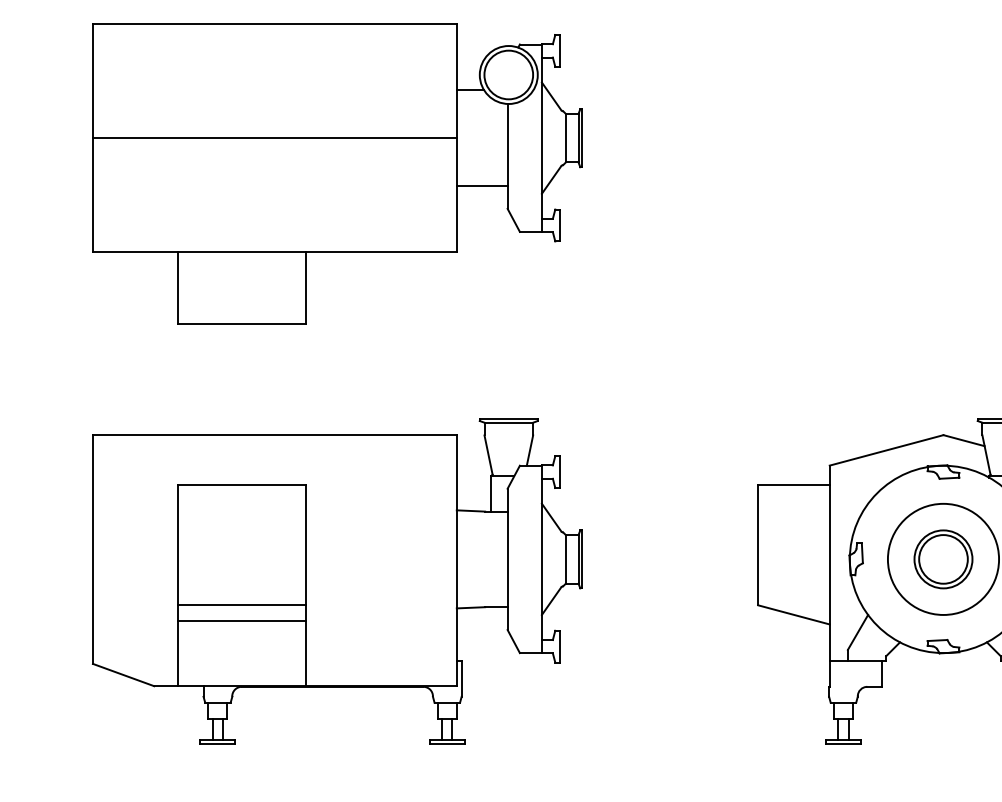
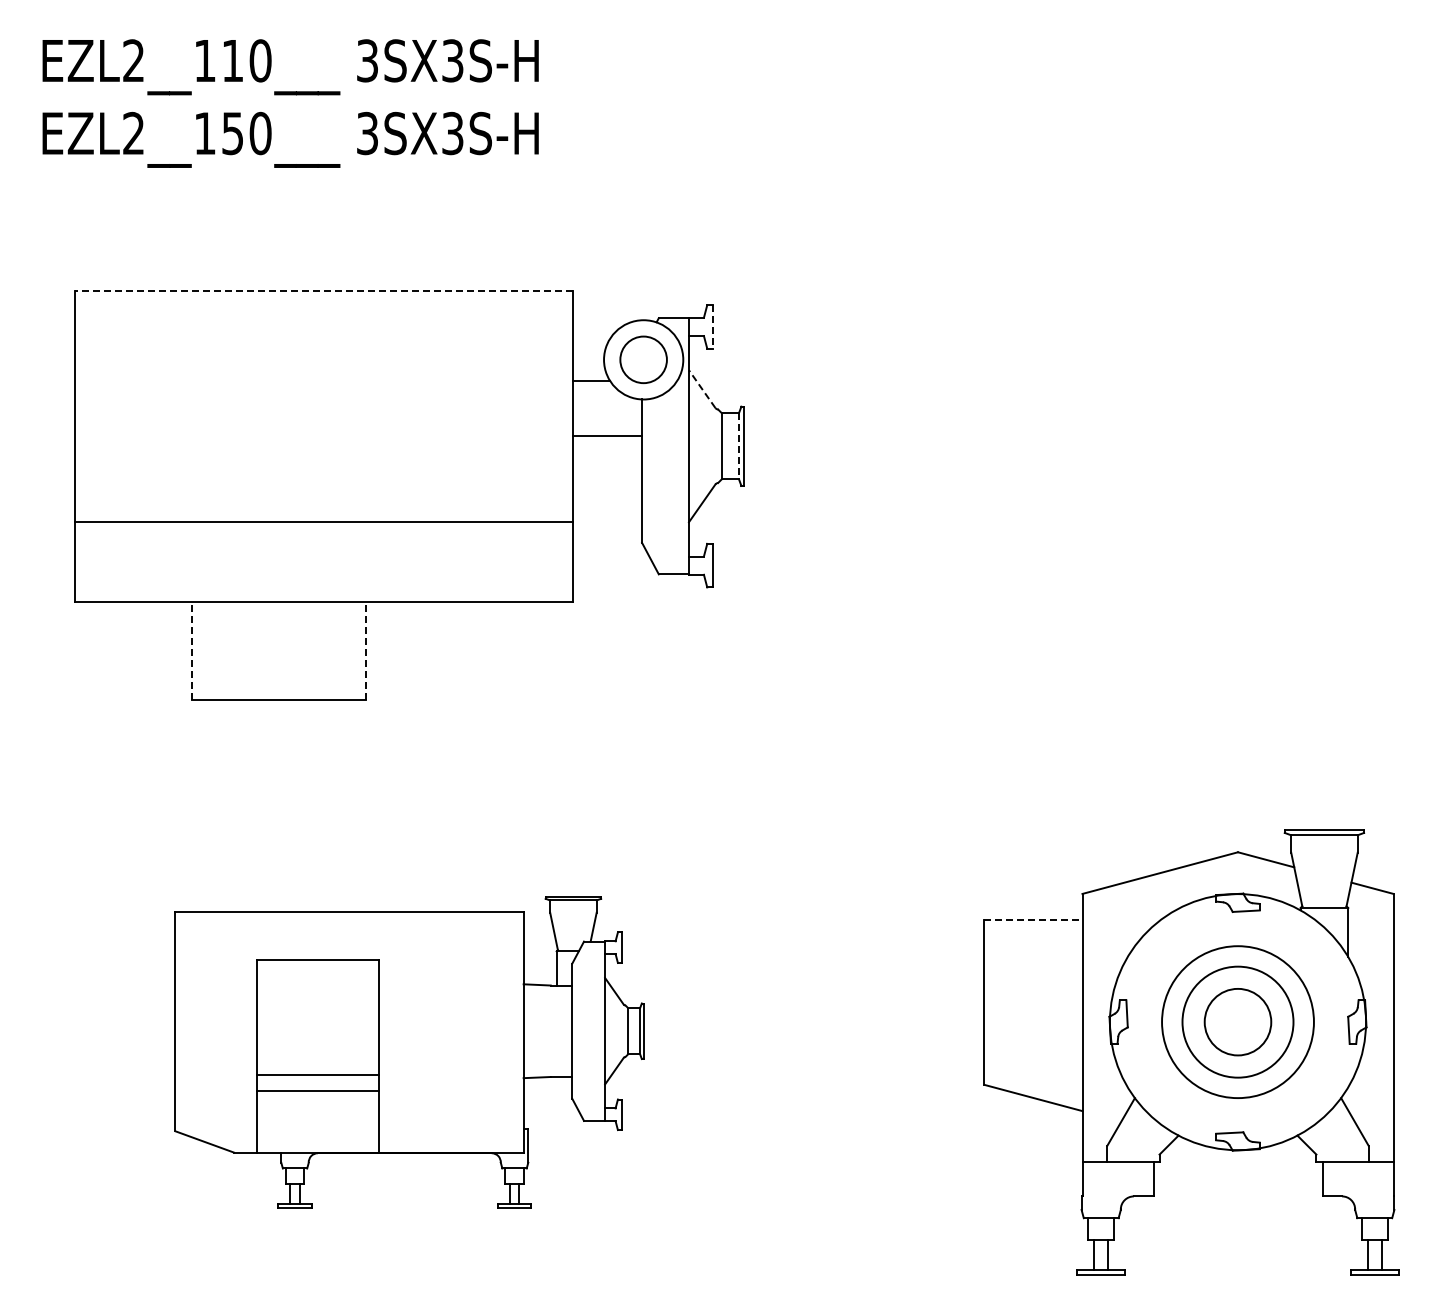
line: (274, 24) -> (323, 290), solid -> dashed
line: (559, 50) -> (713, 326), solid -> dashed
circle: (508, 74) -> (643, 359), size x0.7
line: (551, 95) -> (701, 388), solid -> dashed
line: (274, 138) -> (323, 522), moved
line: (578, 138) -> (739, 446), solid -> dashed
line: (482, 185) -> (607, 435), moved
line: (178, 287) -> (191, 650), solid -> dashed
line: (306, 287) -> (366, 650), solid -> dashed
line: (793, 485) -> (1033, 920), solid -> dashed
circle: (943, 558) -> (1237, 1021), size x1.4
part: (337, 581) -> (409, 1052), size x0.7

